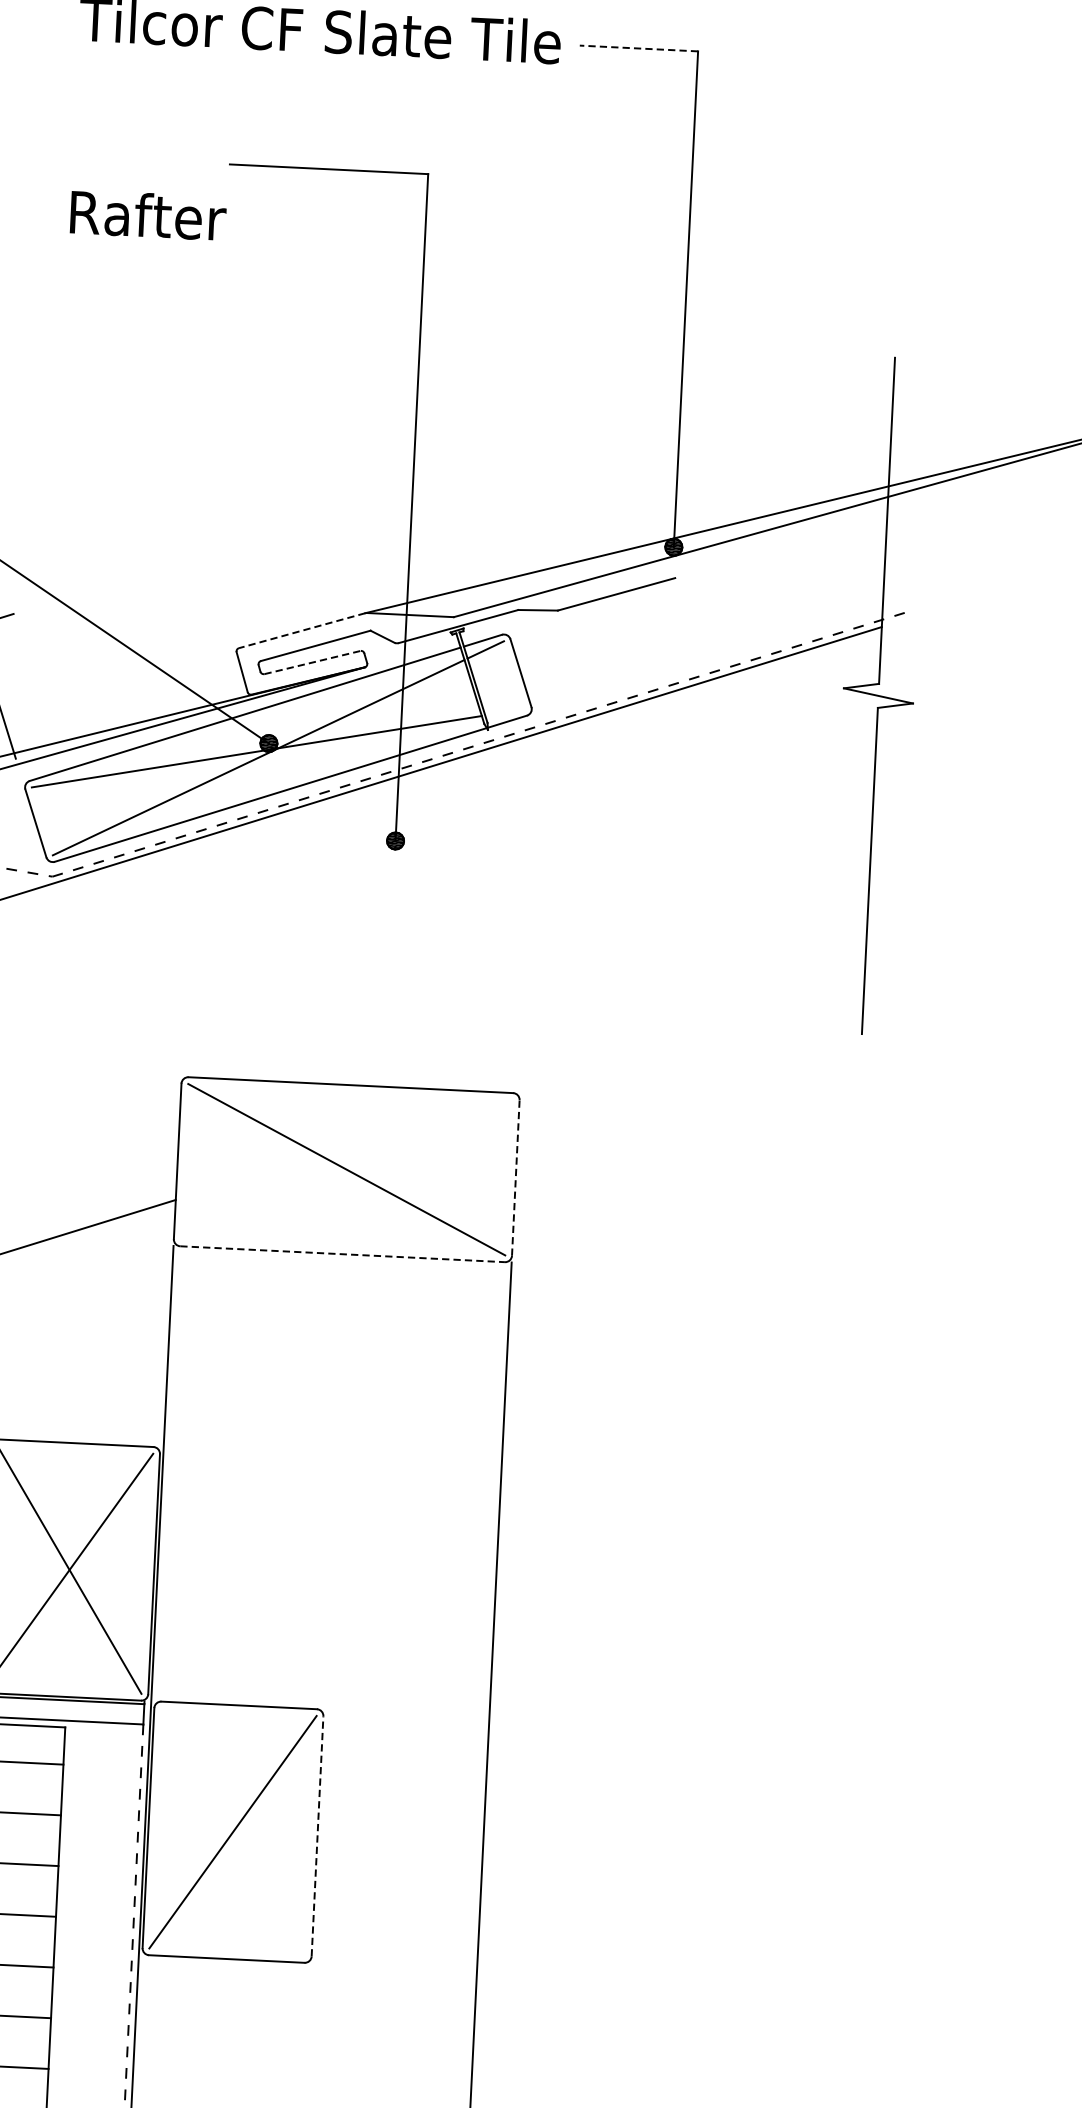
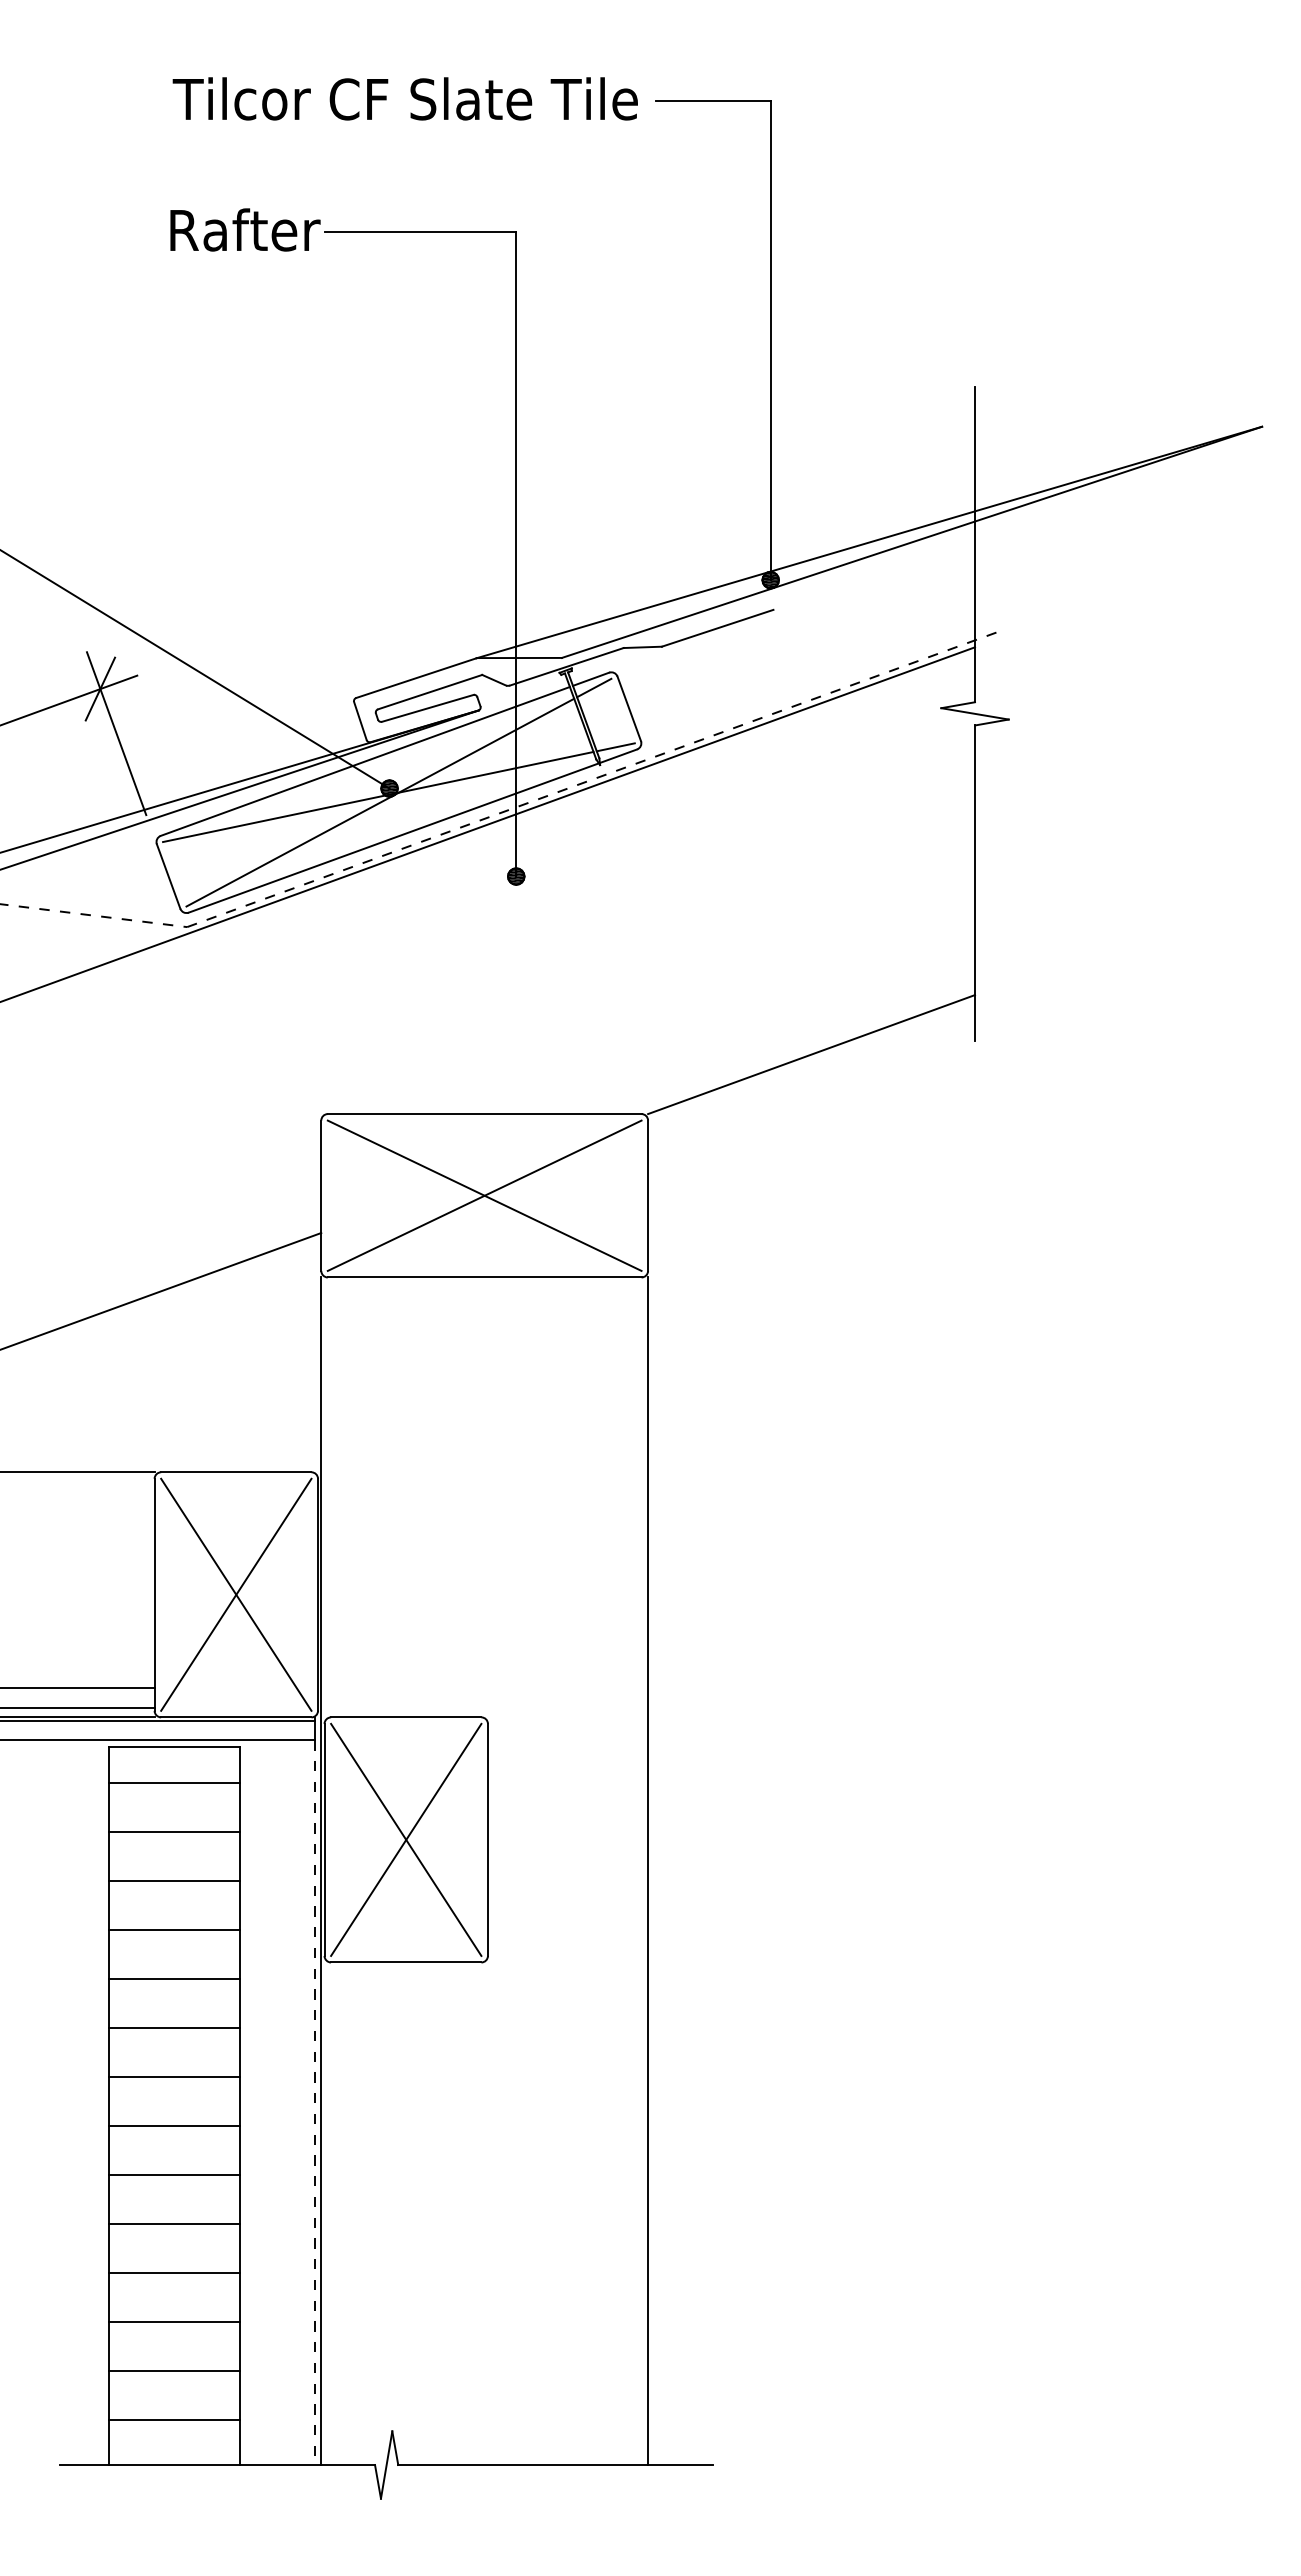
line: (638, 48) -> (713, 100), dashed -> solid
text: (148, 214) -> (245, 229), moved
line: (301, 631) -> (415, 678), dashed -> solid
line: (312, 662) -> (427, 708), dashed -> solid
line: (504, 712) -> (615, 747), added
line: (692, 1040) -> (811, 1054), added
line: (346, 1169) -> (484, 1195), added
line: (516, 1177) -> (648, 1195), dashed -> solid
line: (342, 1254) -> (484, 1277), dashed -> solid
line: (233, 1831) -> (406, 1839), added
line: (317, 1835) -> (487, 1839), dashed -> solid

